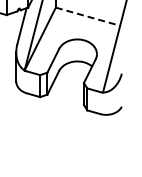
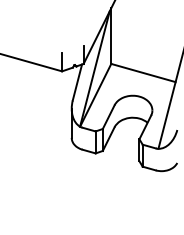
line: (88, 17) -> (143, 73), dashed -> solid

